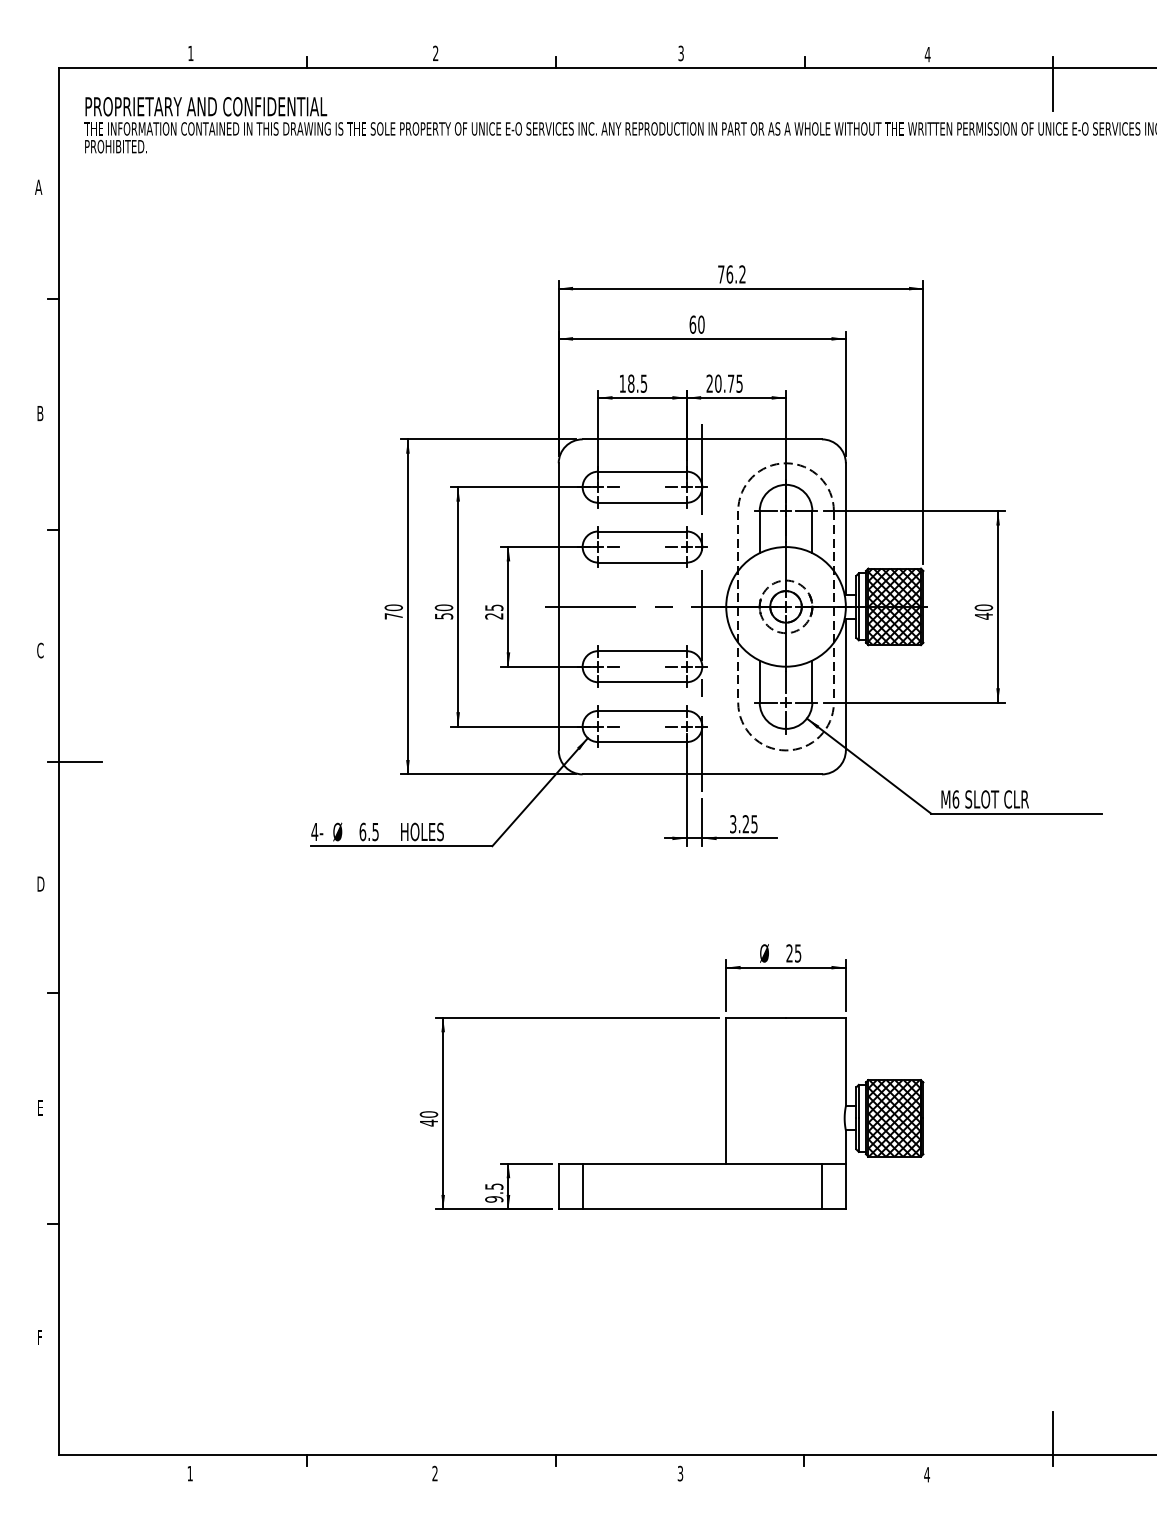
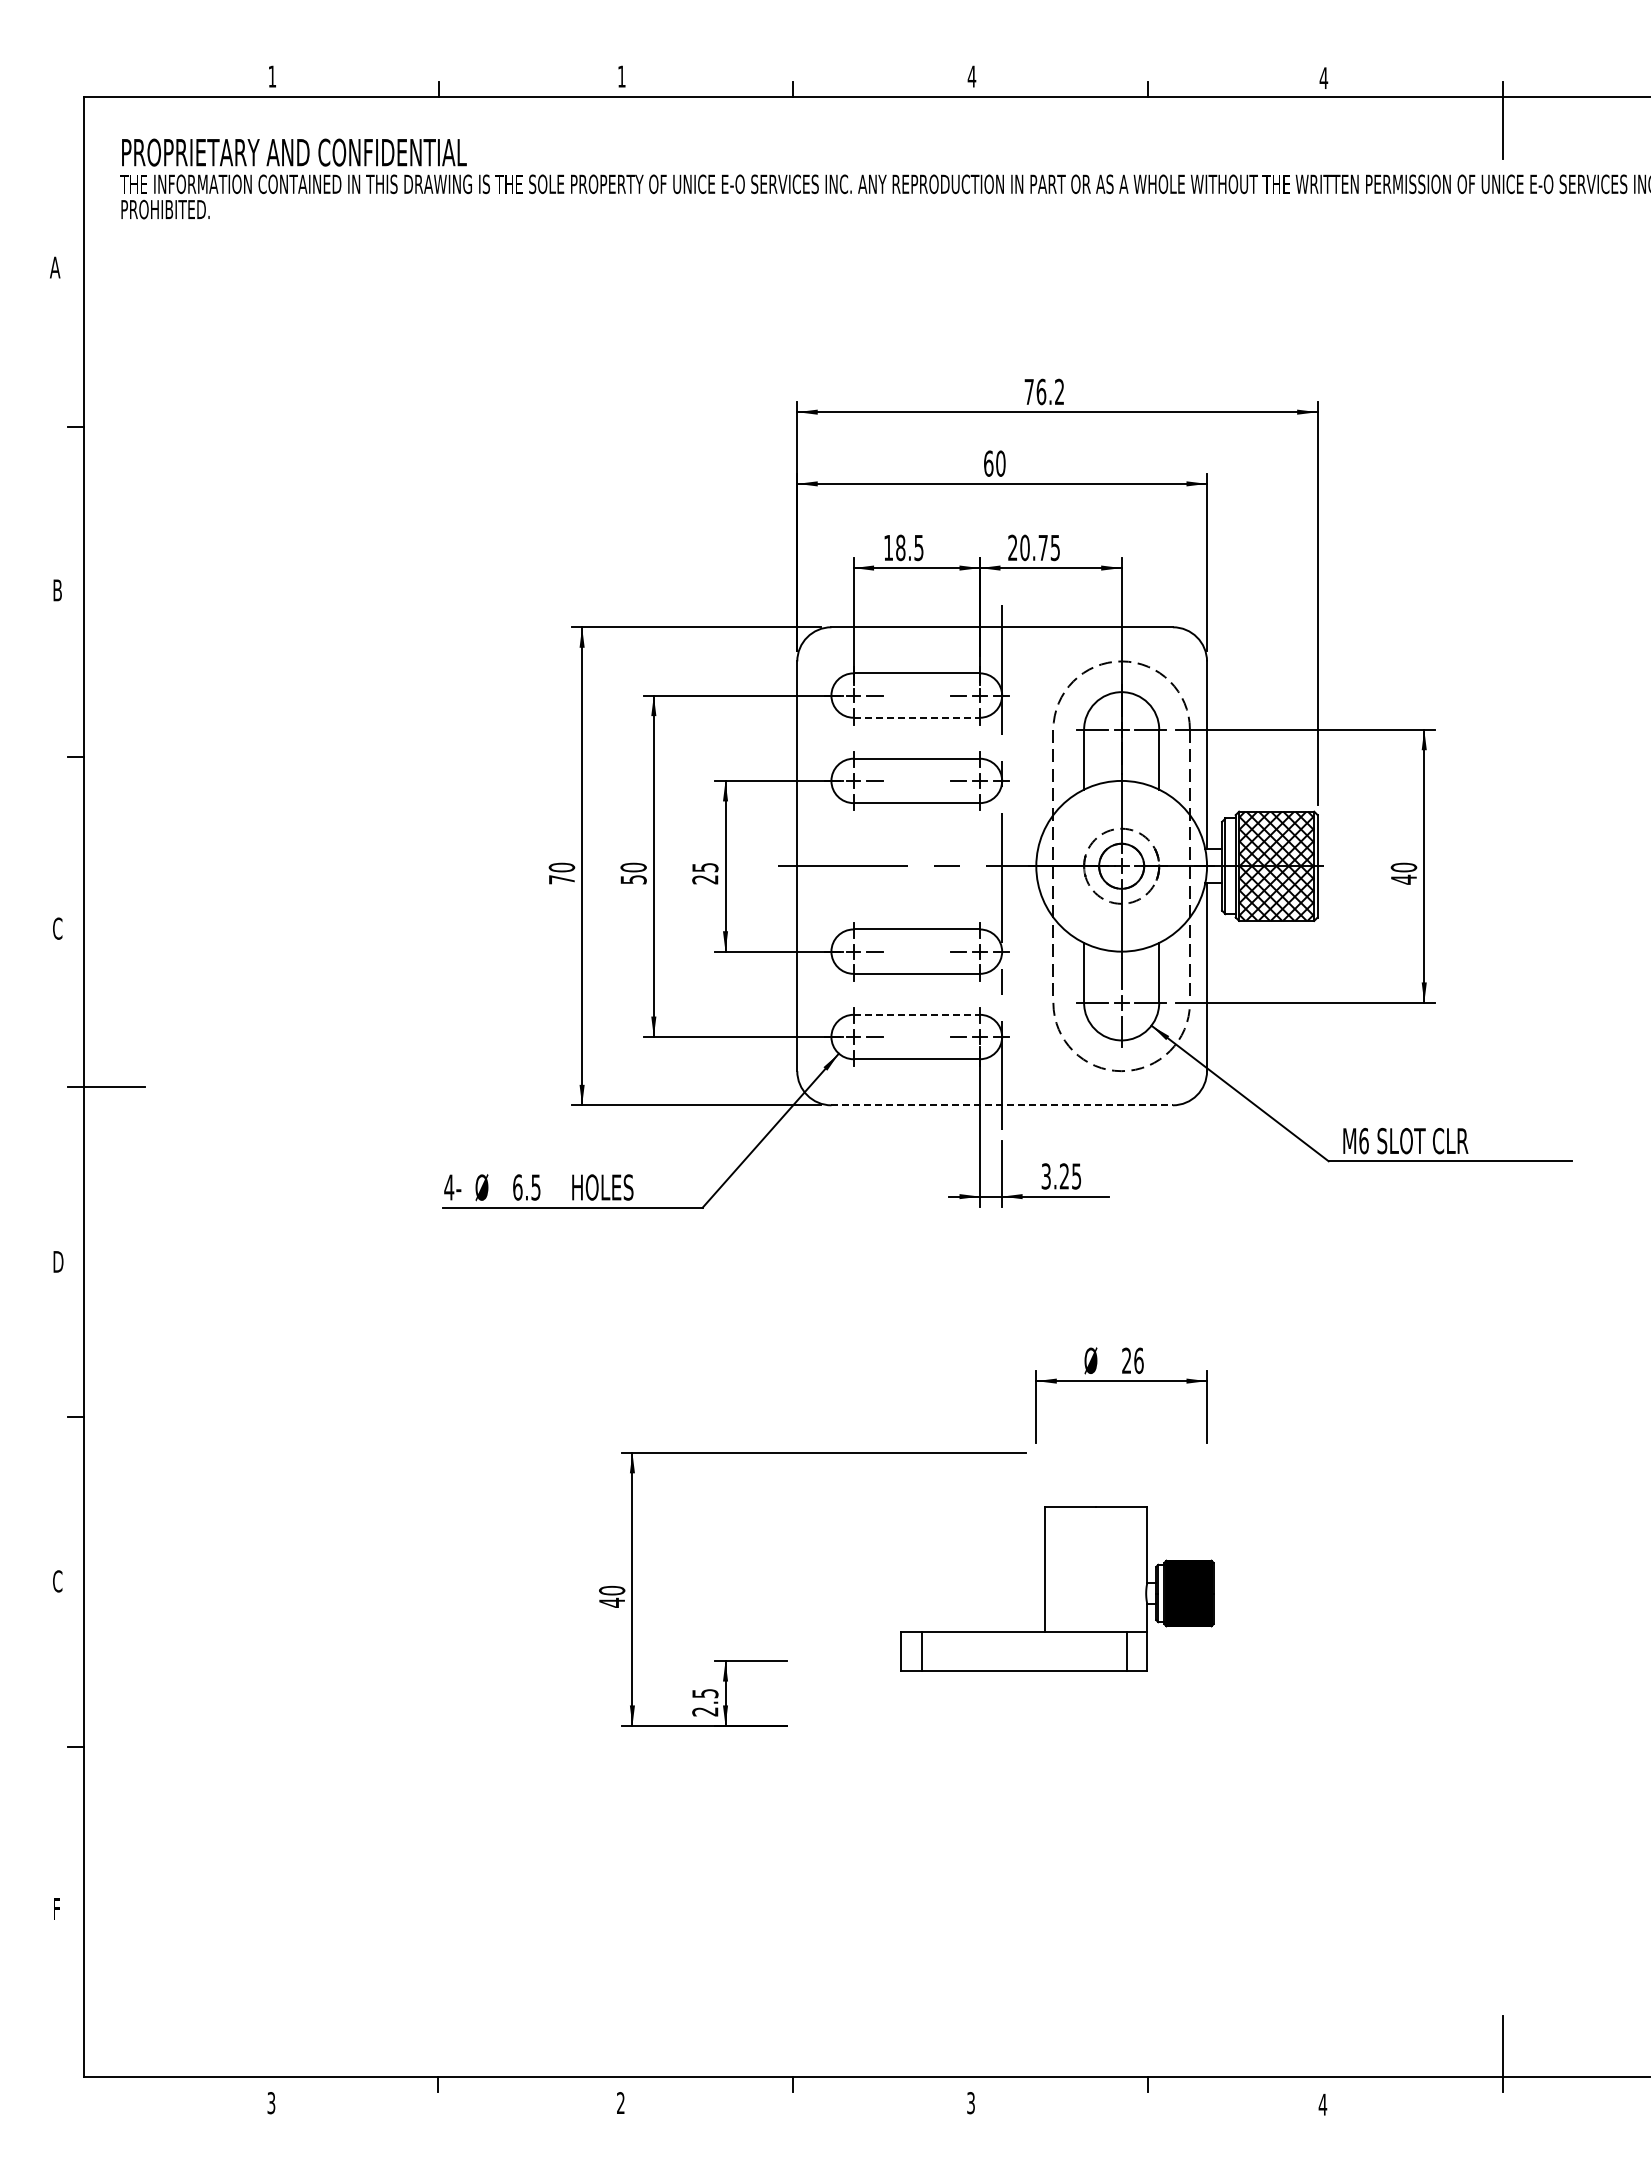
text: (435, 53) -> (621, 76), 2 -> 1
text: (680, 53) -> (971, 76), 3 -> 4
line: (642, 502) -> (917, 717), solid -> dashed
line: (642, 710) -> (917, 1014), solid -> dashed
line: (702, 774) -> (1002, 1105), solid -> dashed
text: (797, 953) -> (1138, 1360), 25 -> 26
text: (40, 1108) -> (57, 1581), E -> C
part: (741, 1113) -> (1057, 1589), size x0.6
text: (494, 1199) -> (705, 1711), 9.5 -> 2.5
text: (190, 1473) -> (271, 2103), 1 -> 3

